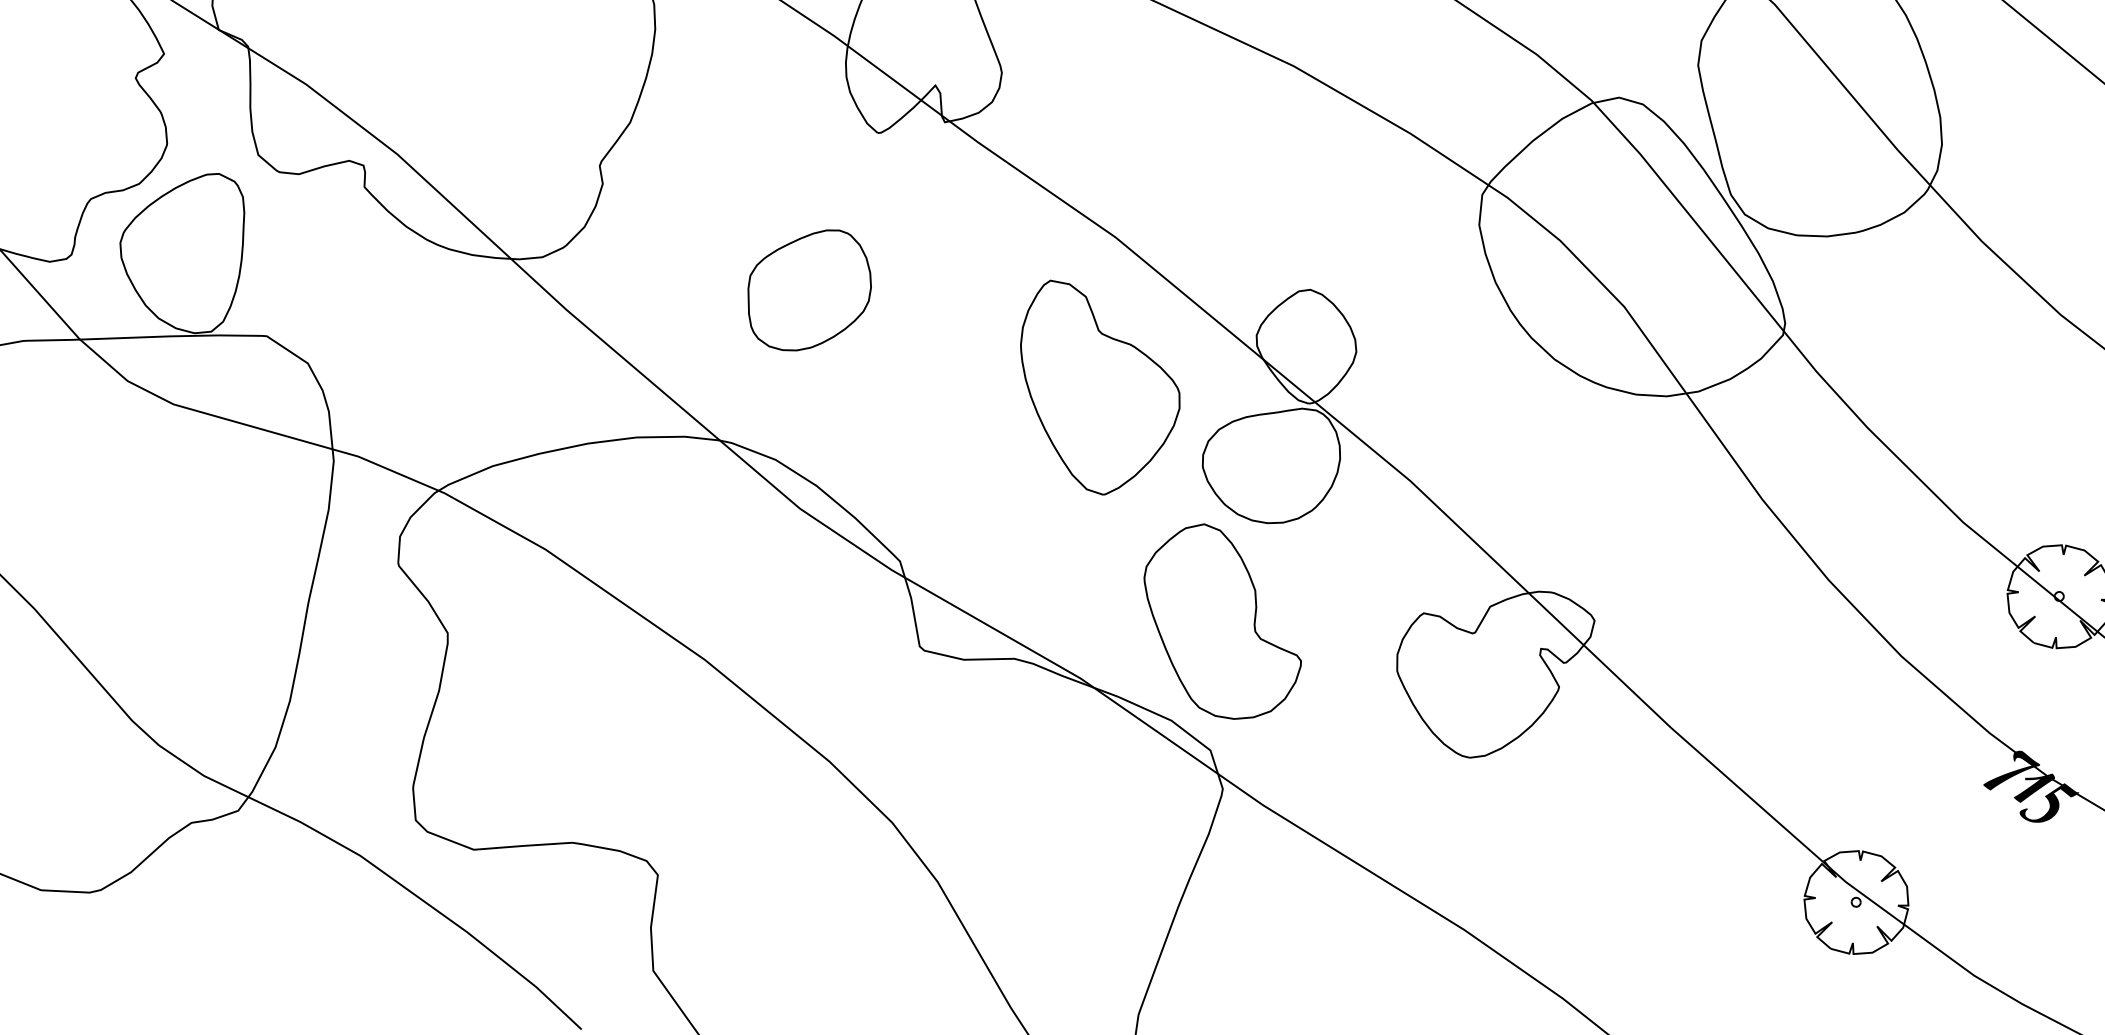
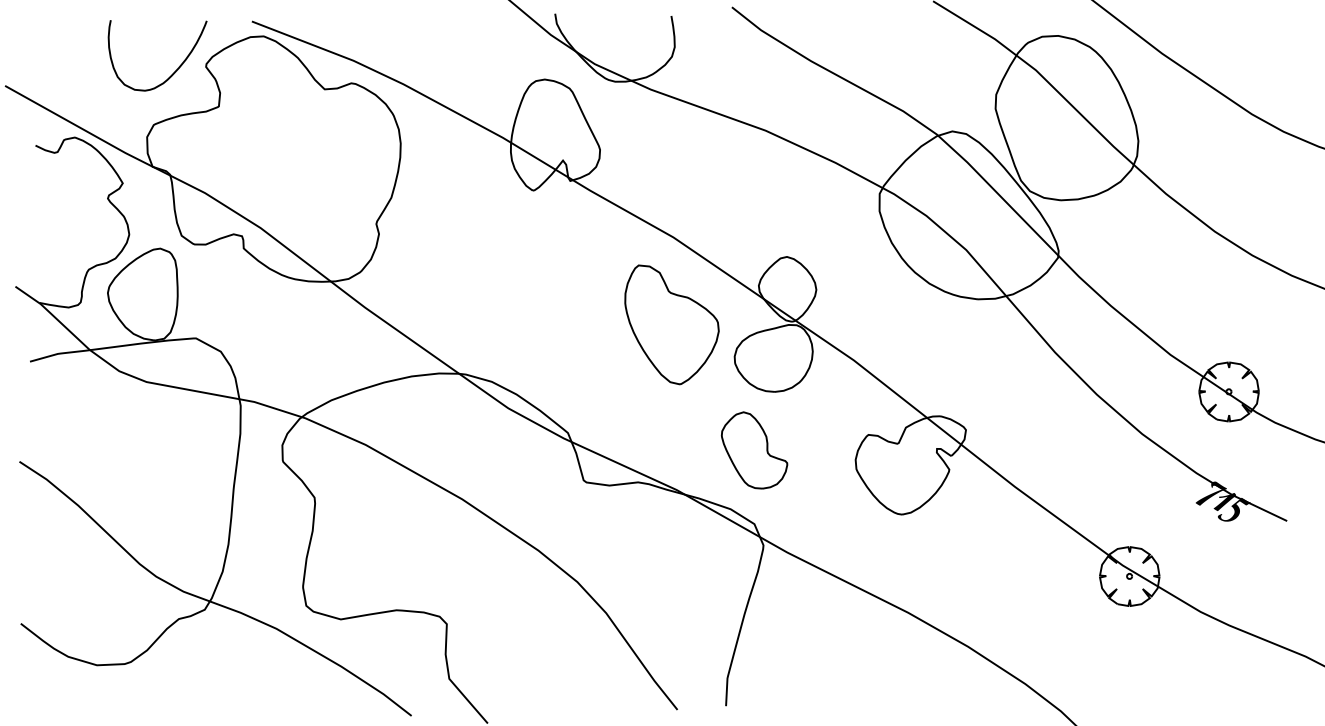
part: (808, 289) -> (501, 283), removed
part: (1222, 622) -> (754, 450), size x0.7

